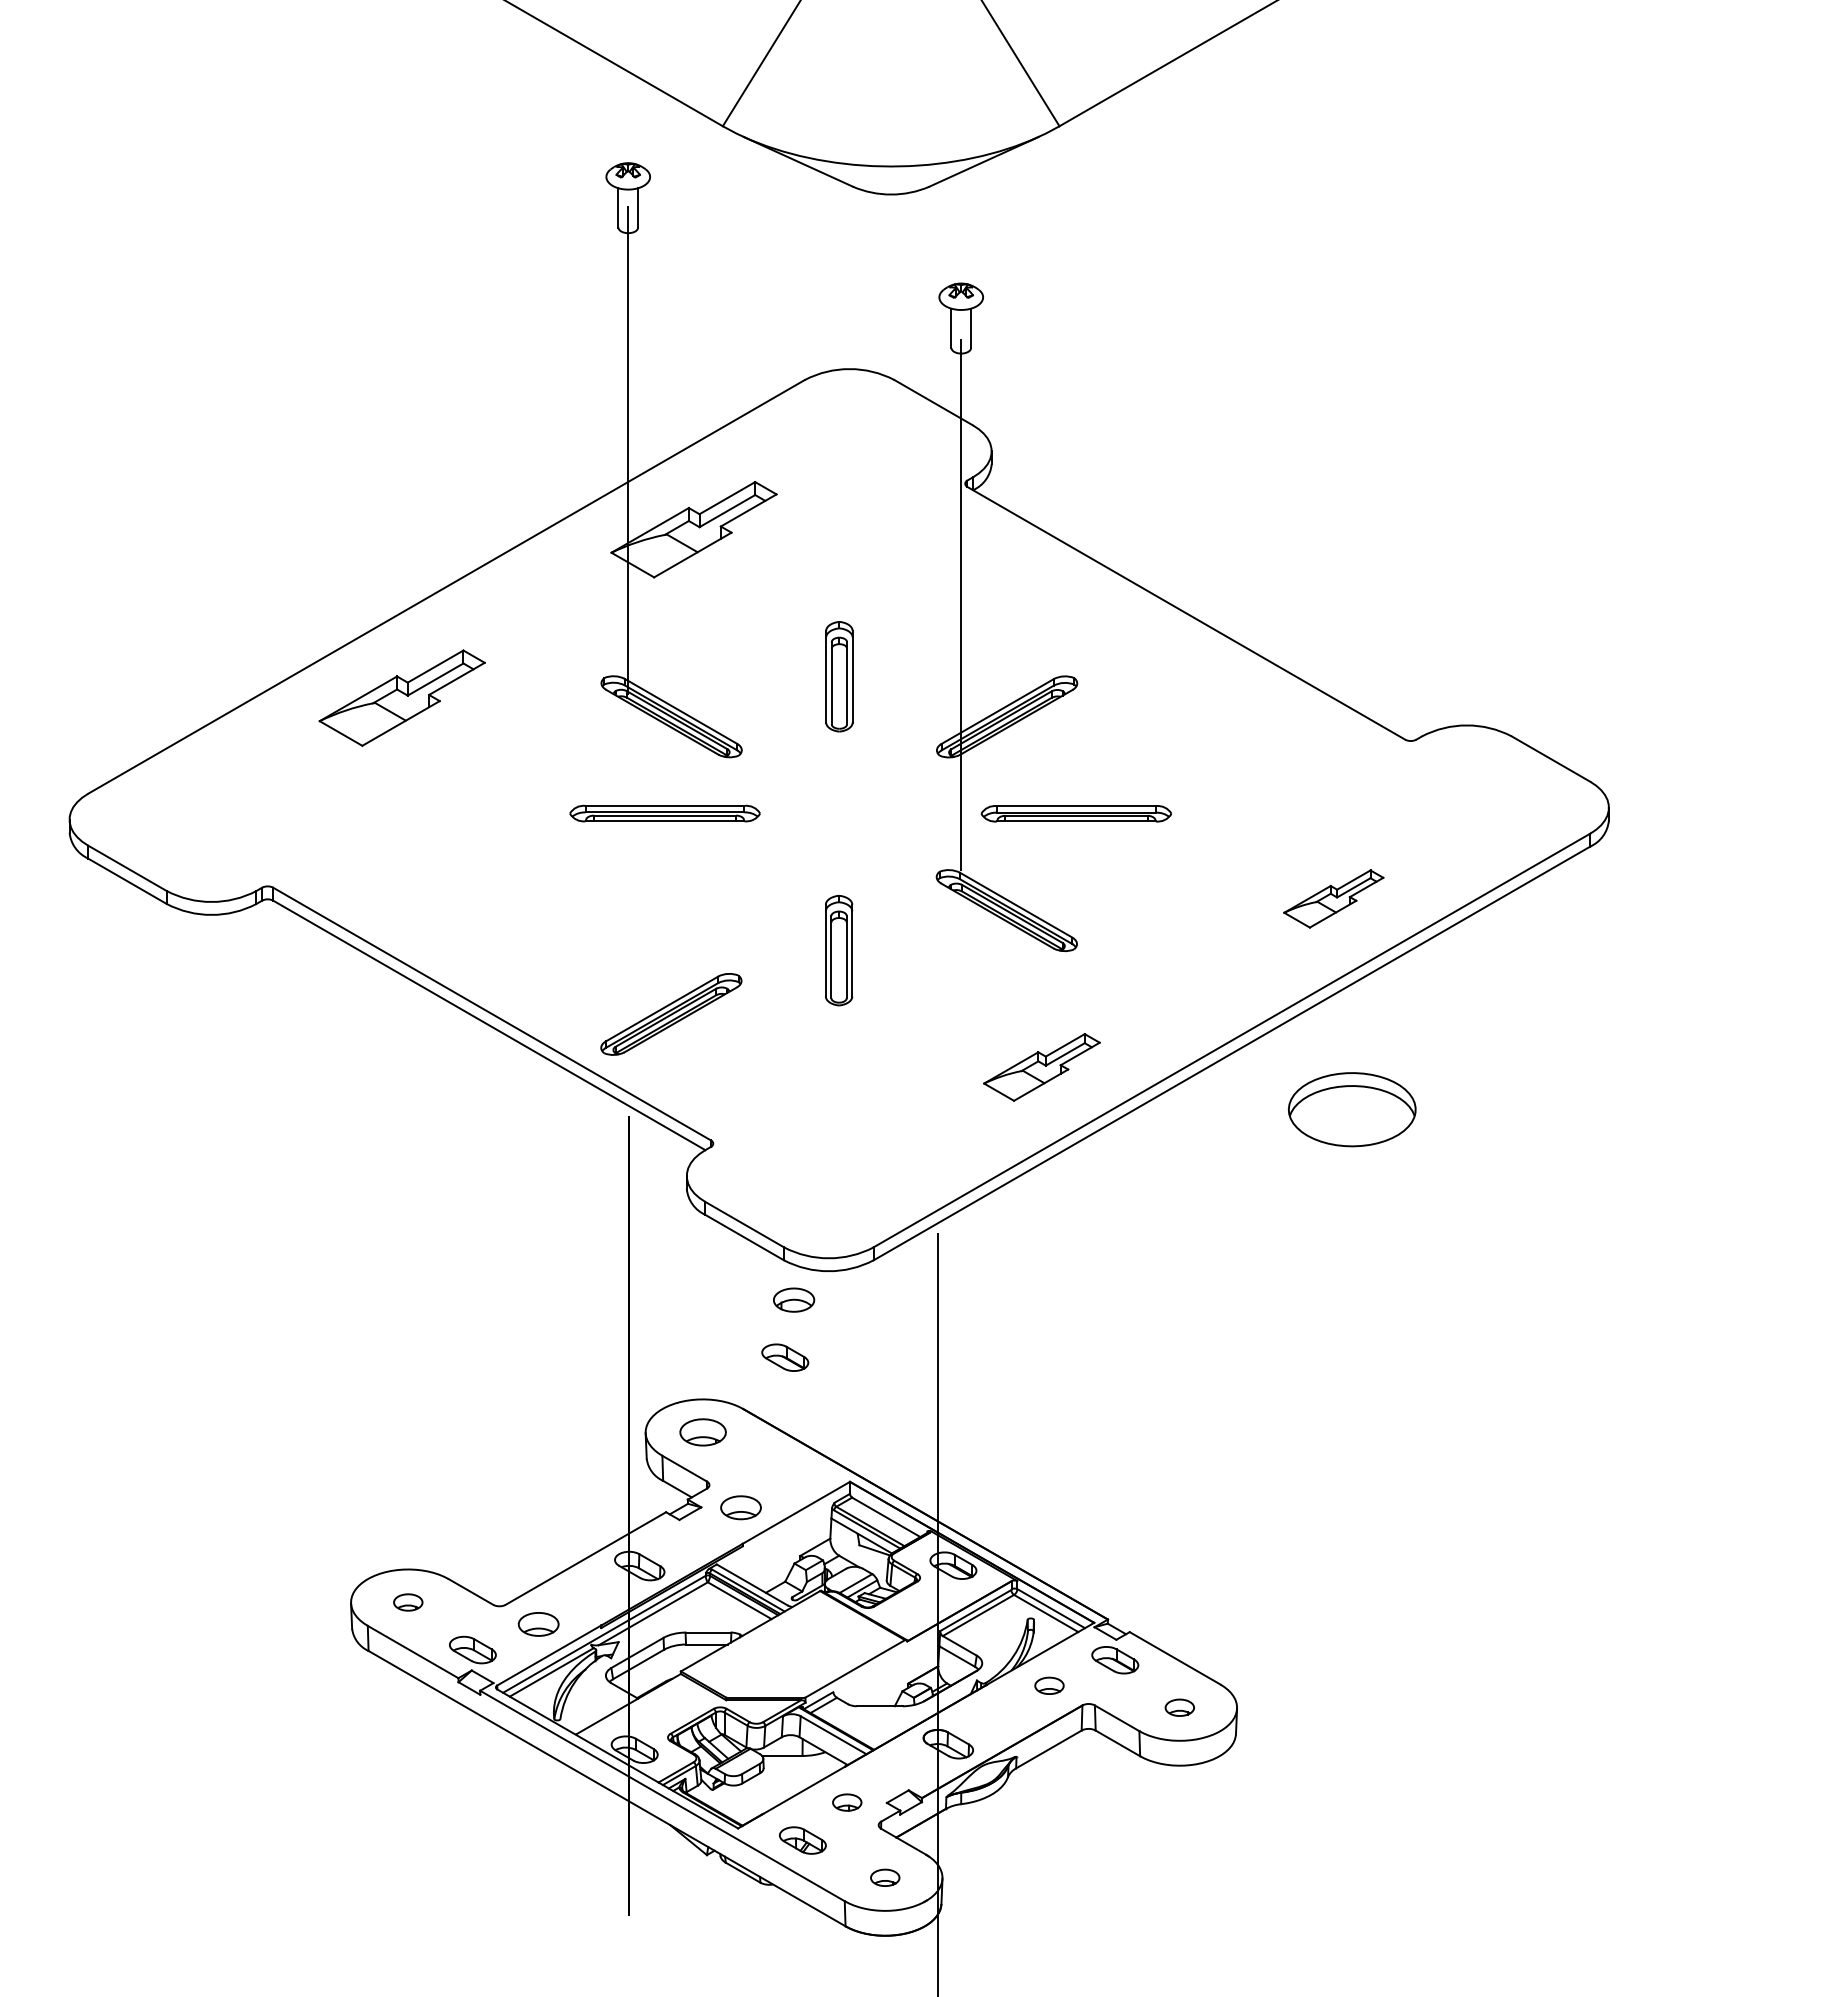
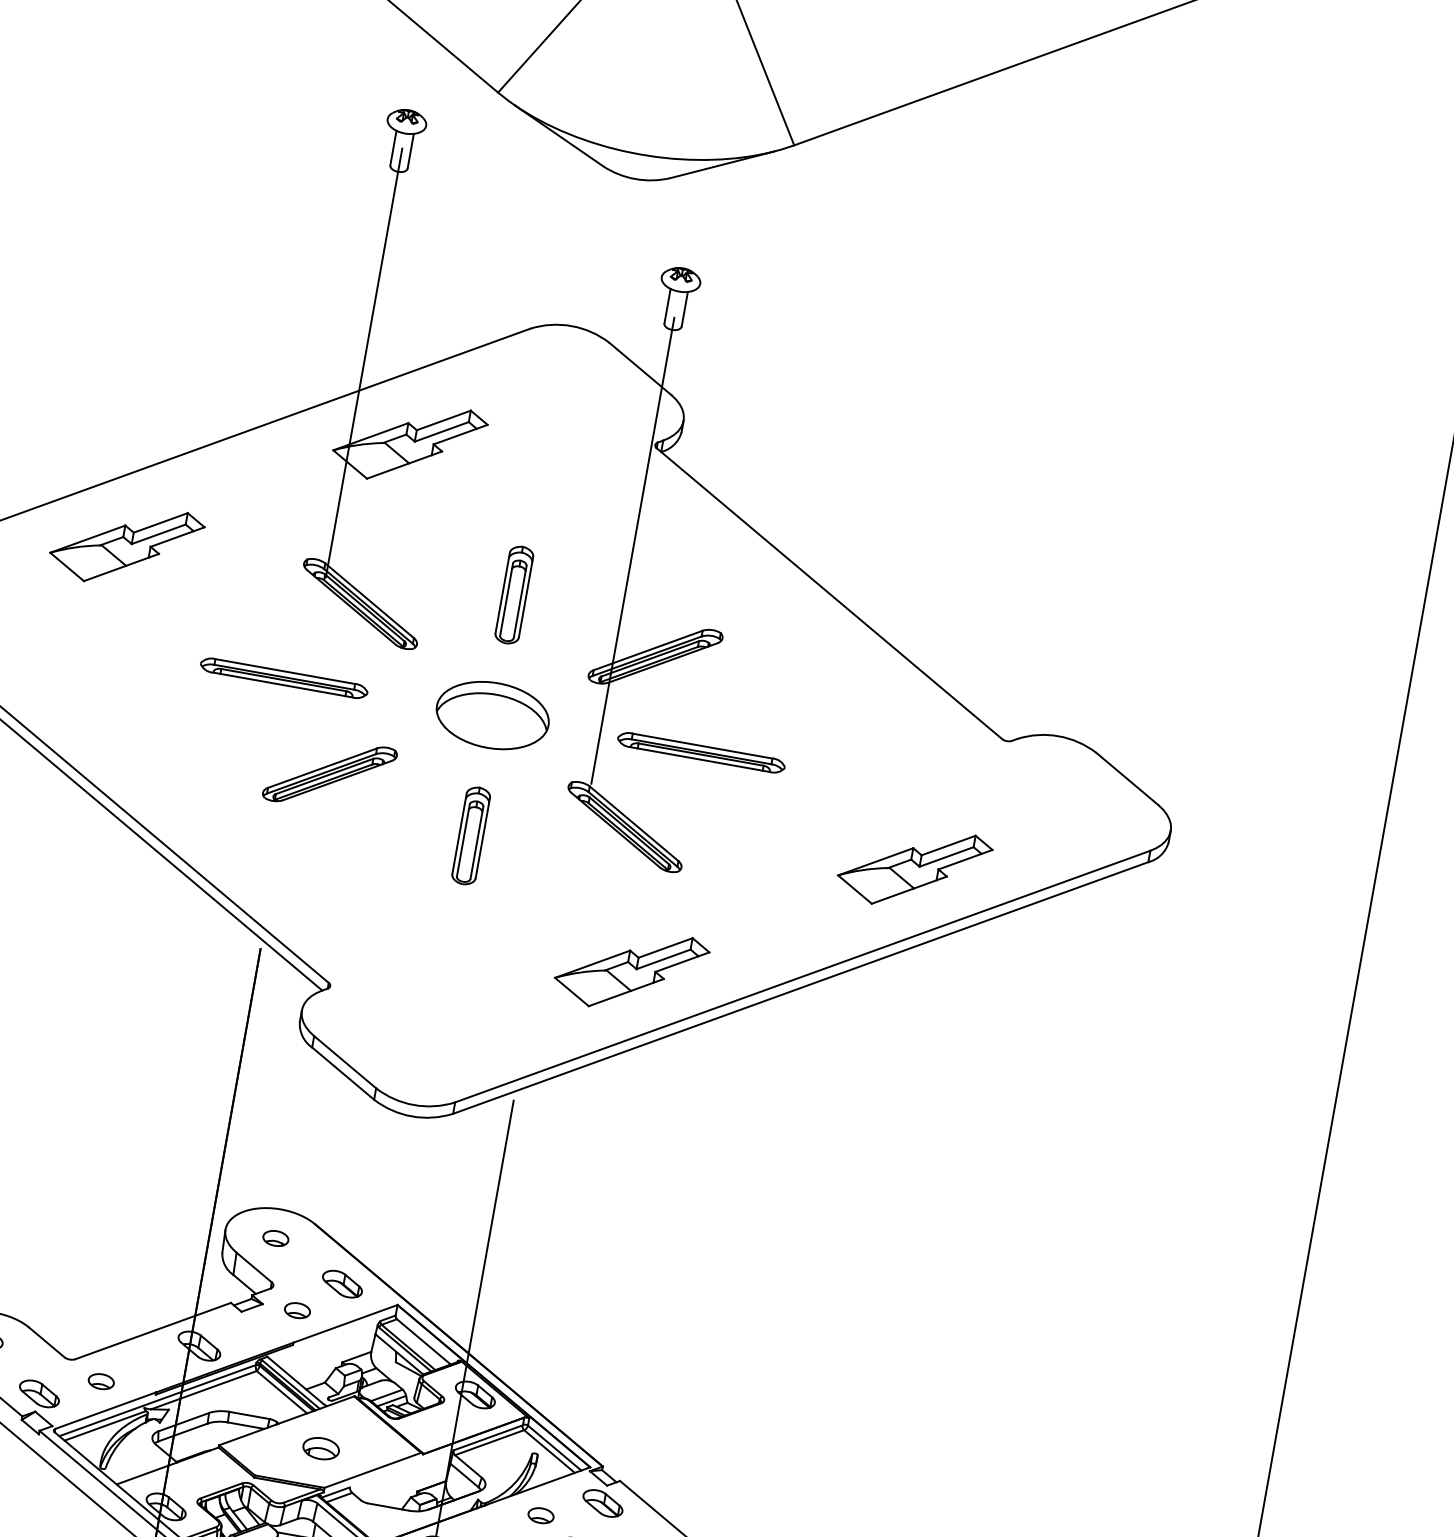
part: (664, 813) -> (283, 678), moved
part: (1333, 898) -> (914, 867), size x1.67
part: (671, 1014) -> (330, 774), moved
part: (1041, 1067) -> (630, 970), size x1.43
part: (1351, 1109) -> (492, 715), moved
part: (794, 1299) -> (321, 1448), moved
part: (785, 1357) -> (342, 1284), moved
part: (702, 1432) -> (275, 1238), size x0.62
part: (740, 1507) -> (297, 1310), size x0.71
part: (538, 1624) -> (101, 1381), size x0.71

